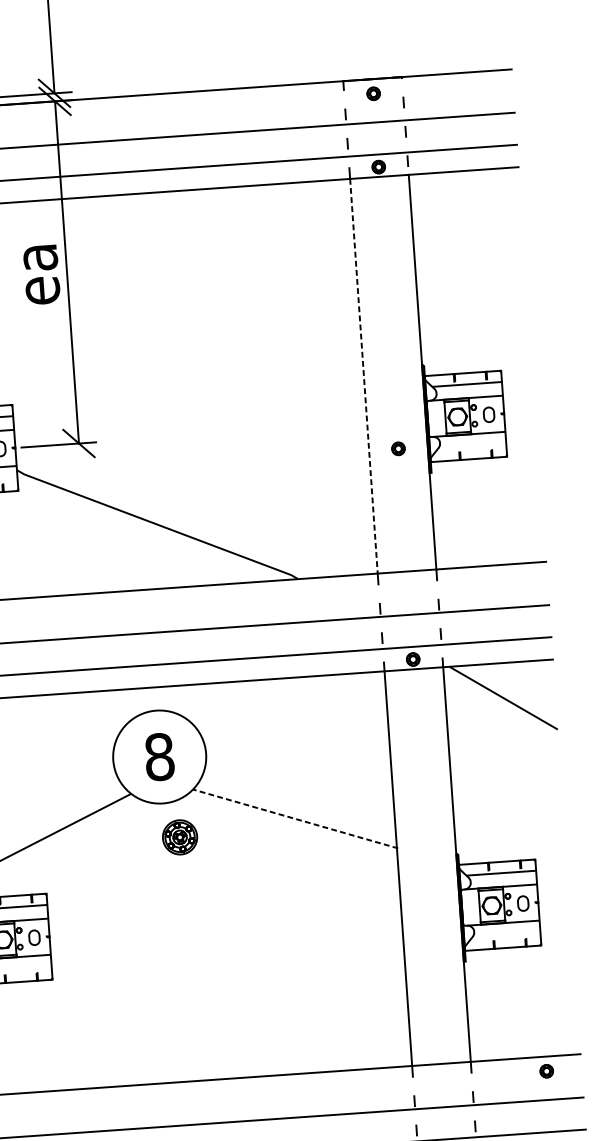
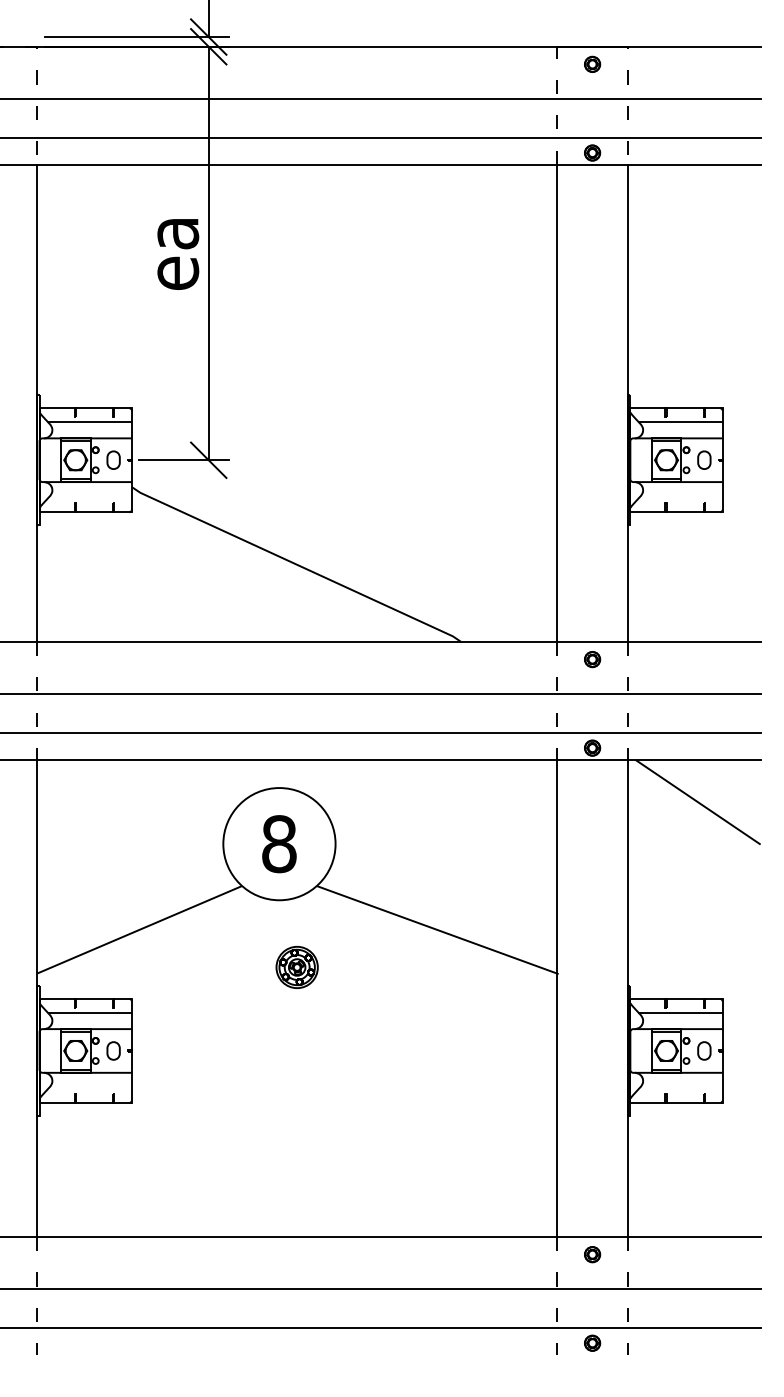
line: (364, 376) -> (557, 403), dashed -> solid
part: (398, 448) -> (592, 659), moved
line: (295, 819) -> (437, 930), dashed -> solid
part: (179, 836) -> (296, 966), moved
part: (546, 1071) -> (592, 1254), moved

